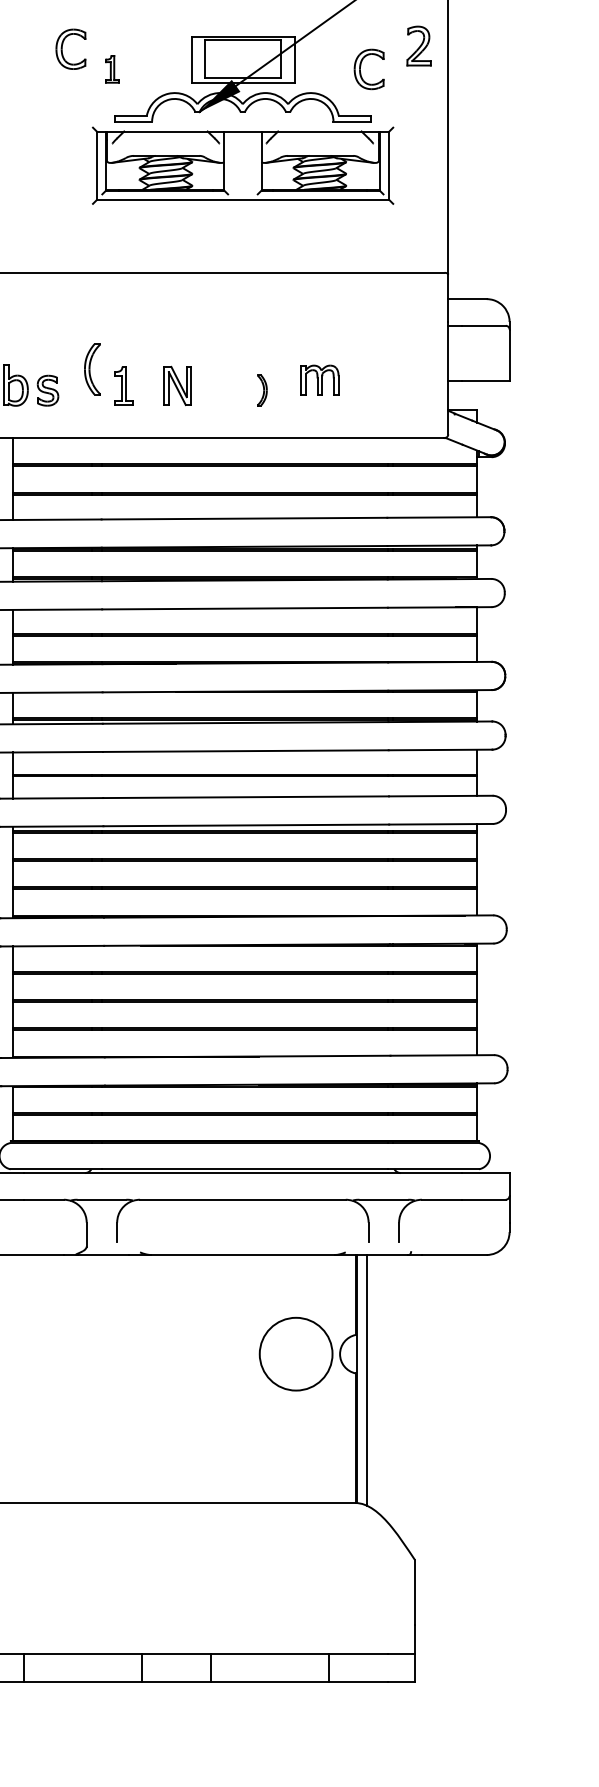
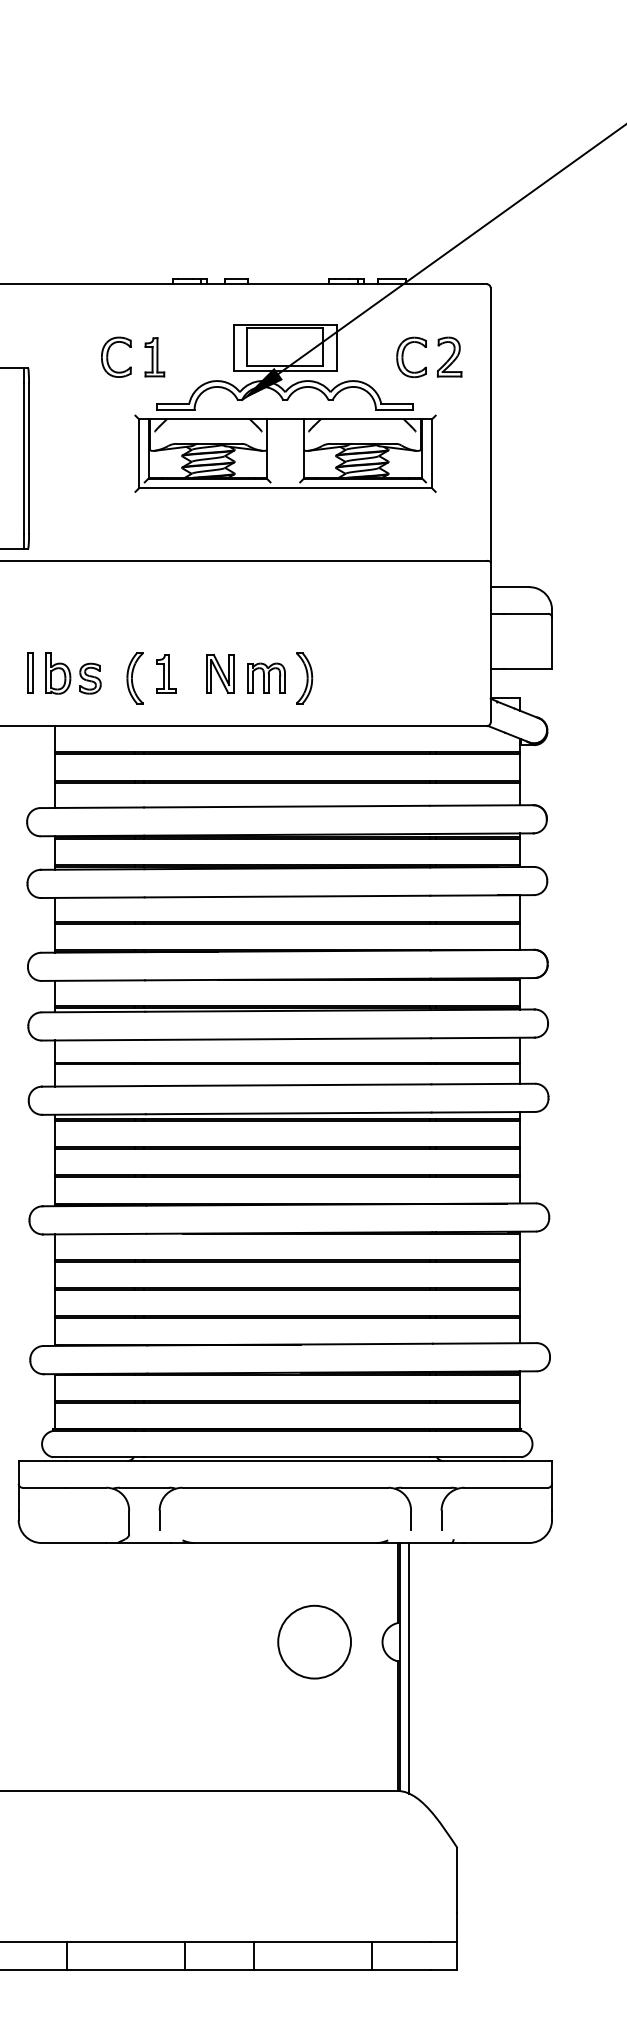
part: (419, 45) -> (449, 356), moved
part: (63, 48) -> (108, 356), moved
part: (112, 69) -> (154, 357), size x1.43
part: (92, 369) -> (134, 678), moved
part: (320, 379) -> (266, 677), moved
part: (262, 390) -> (304, 678), size x1.67
circle: (296, 1353) -> (314, 1641), moved

